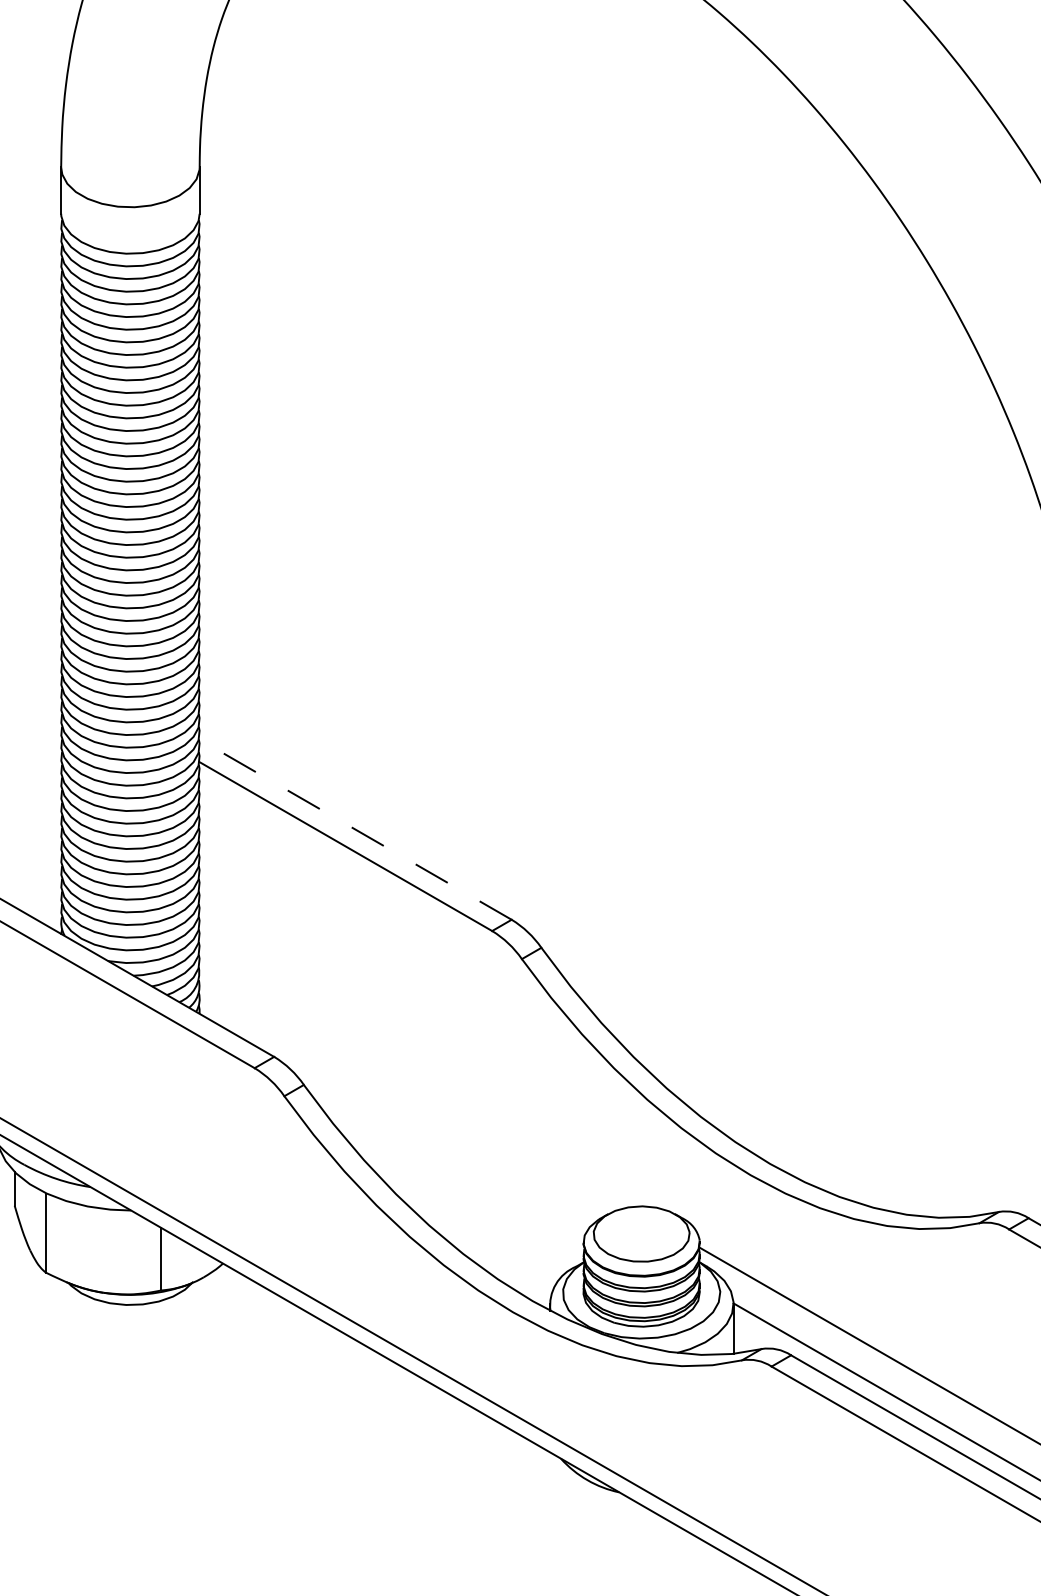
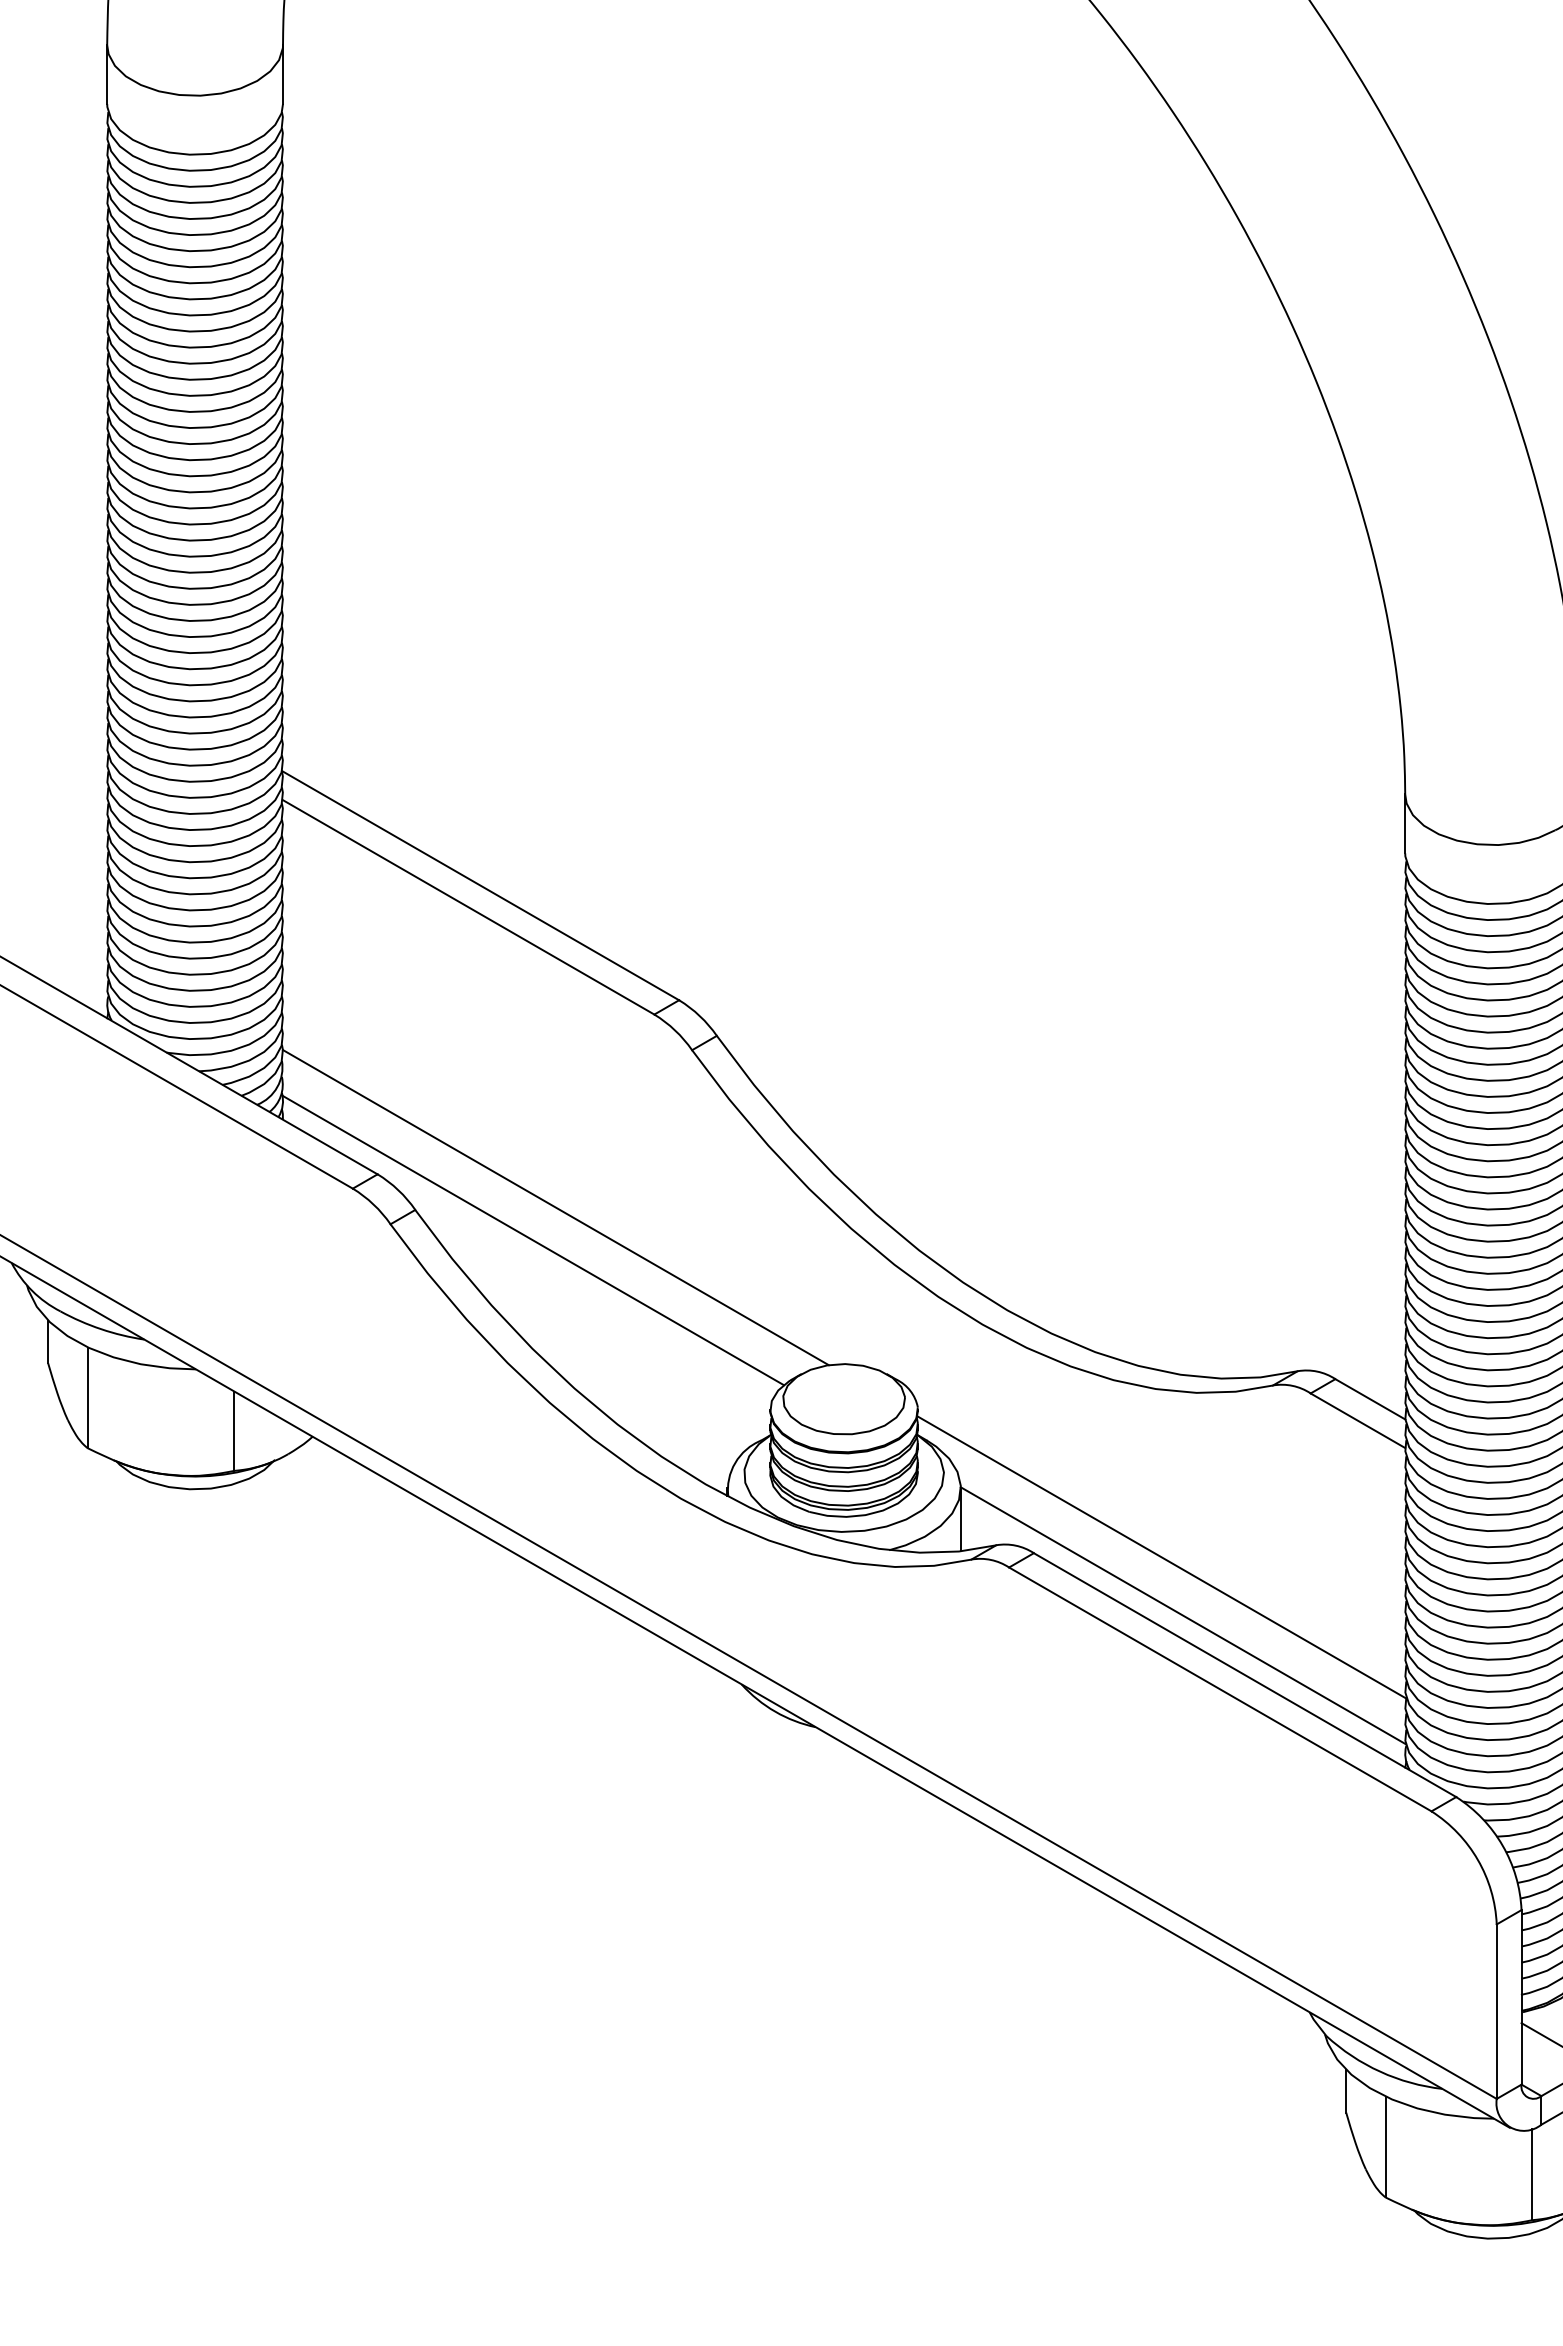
line: (355, 829) -> (480, 885), dashed -> solid
line: (414, 1083) -> (555, 1207), added
line: (396, 1109) -> (532, 1240), added

